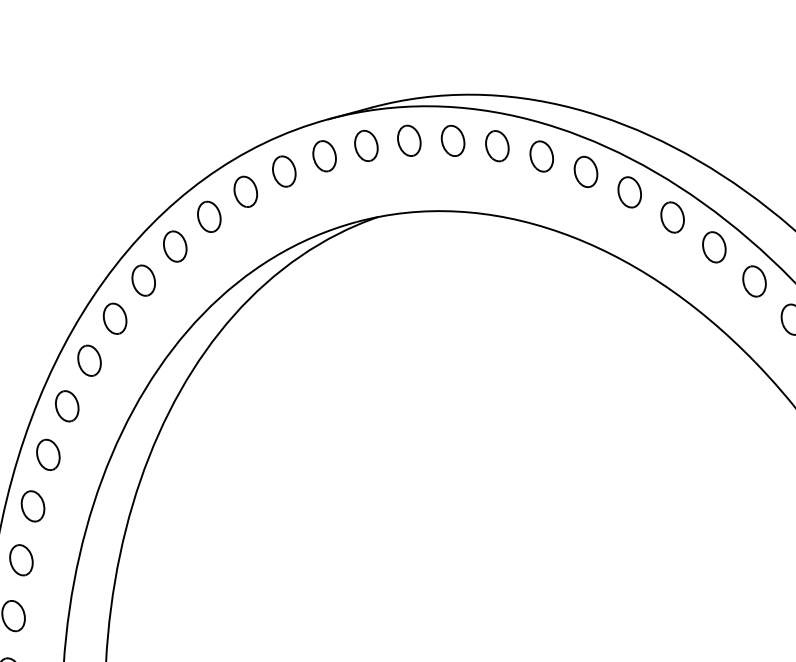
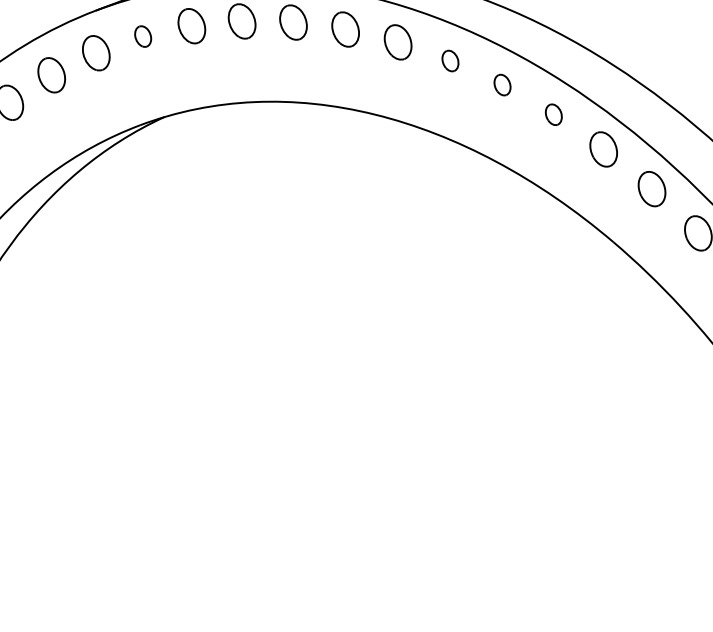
part: (366, 145) -> (143, 36), size x0.6
part: (629, 192) -> (450, 61), size x0.6
part: (672, 217) -> (502, 85), size x0.6
part: (714, 247) -> (553, 114), size x0.6

